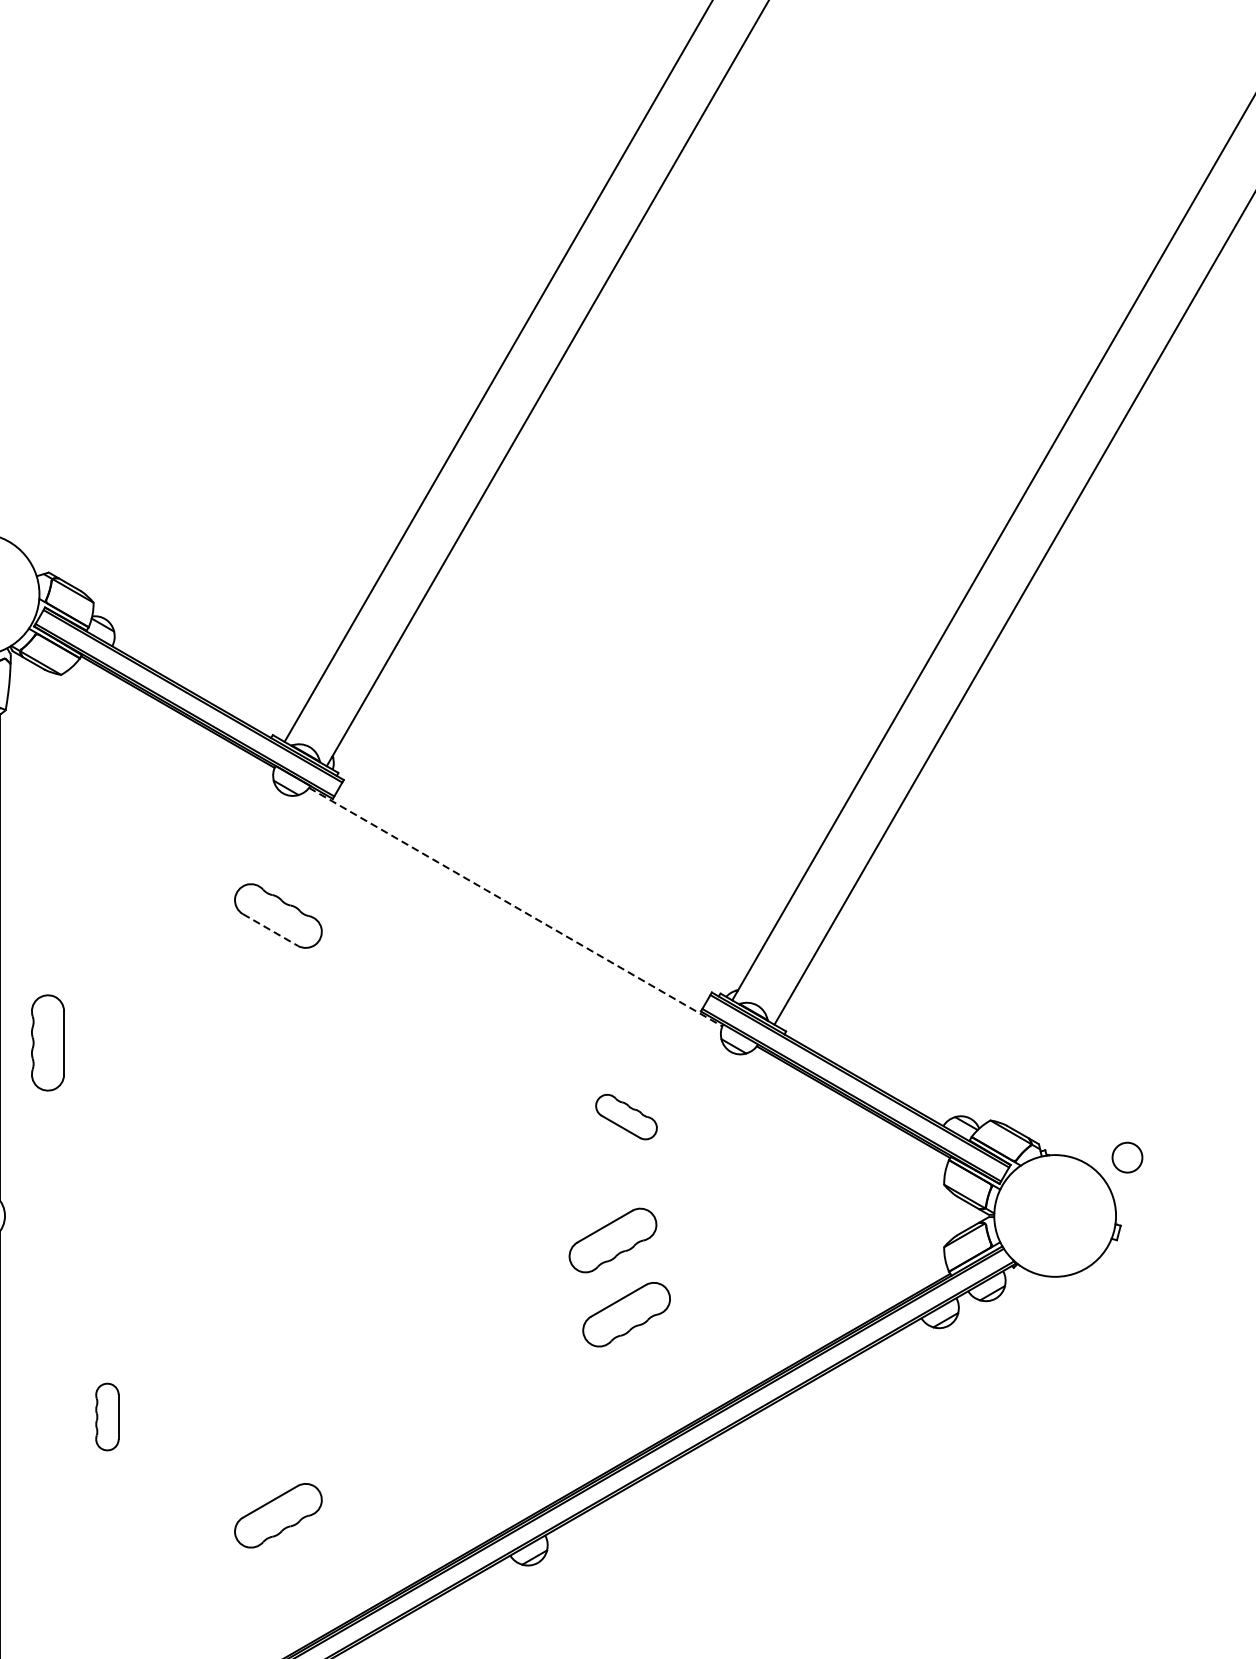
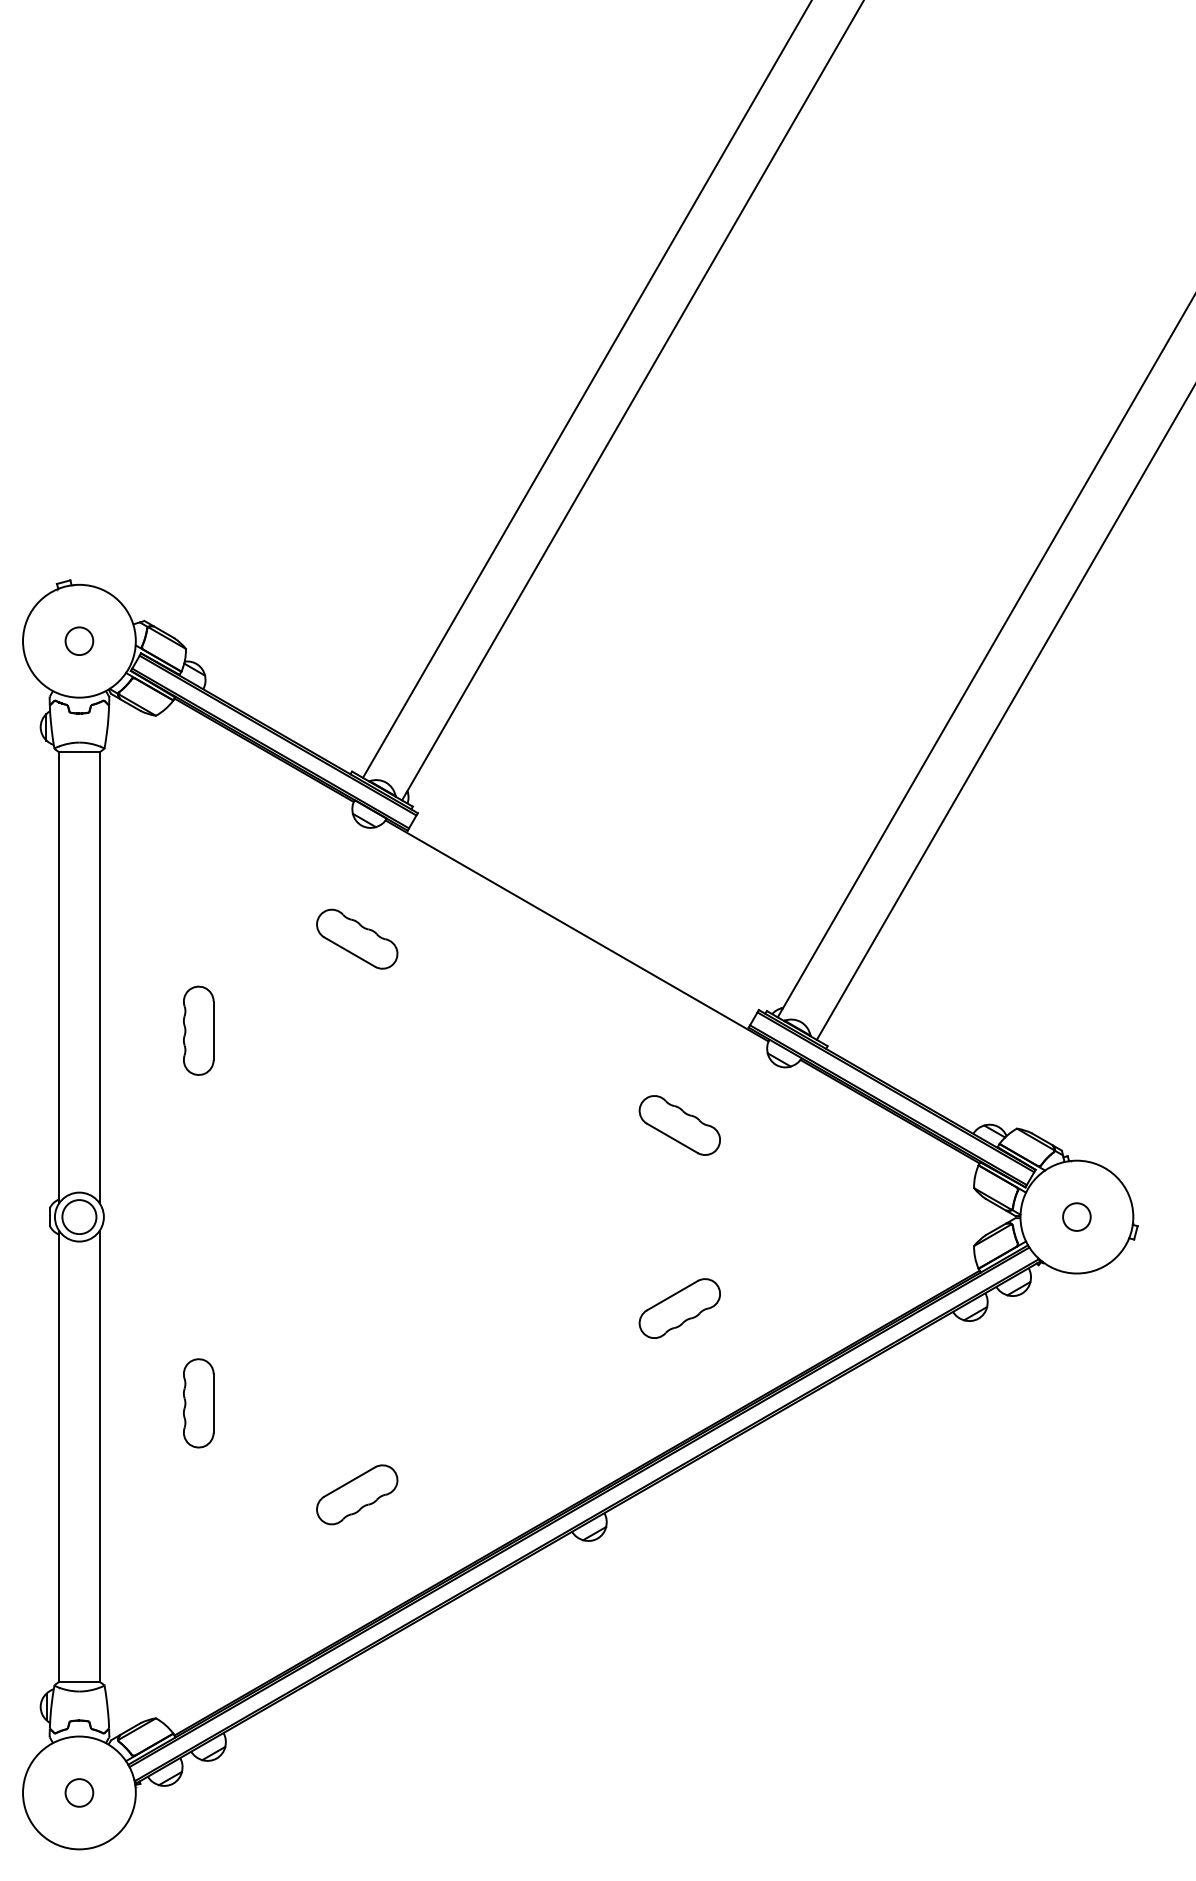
line: (516, 907) -> (577, 931), dashed -> solid
line: (271, 930) -> (350, 952), dashed -> solid
part: (47, 1042) -> (198, 1030), moved
part: (626, 1117) -> (679, 1125), size x1.43
circle: (1127, 1157) -> (1076, 1216), moved
part: (613, 1240) -> (667, 1239), removed
part: (107, 1417) -> (198, 1403), size x1.43

